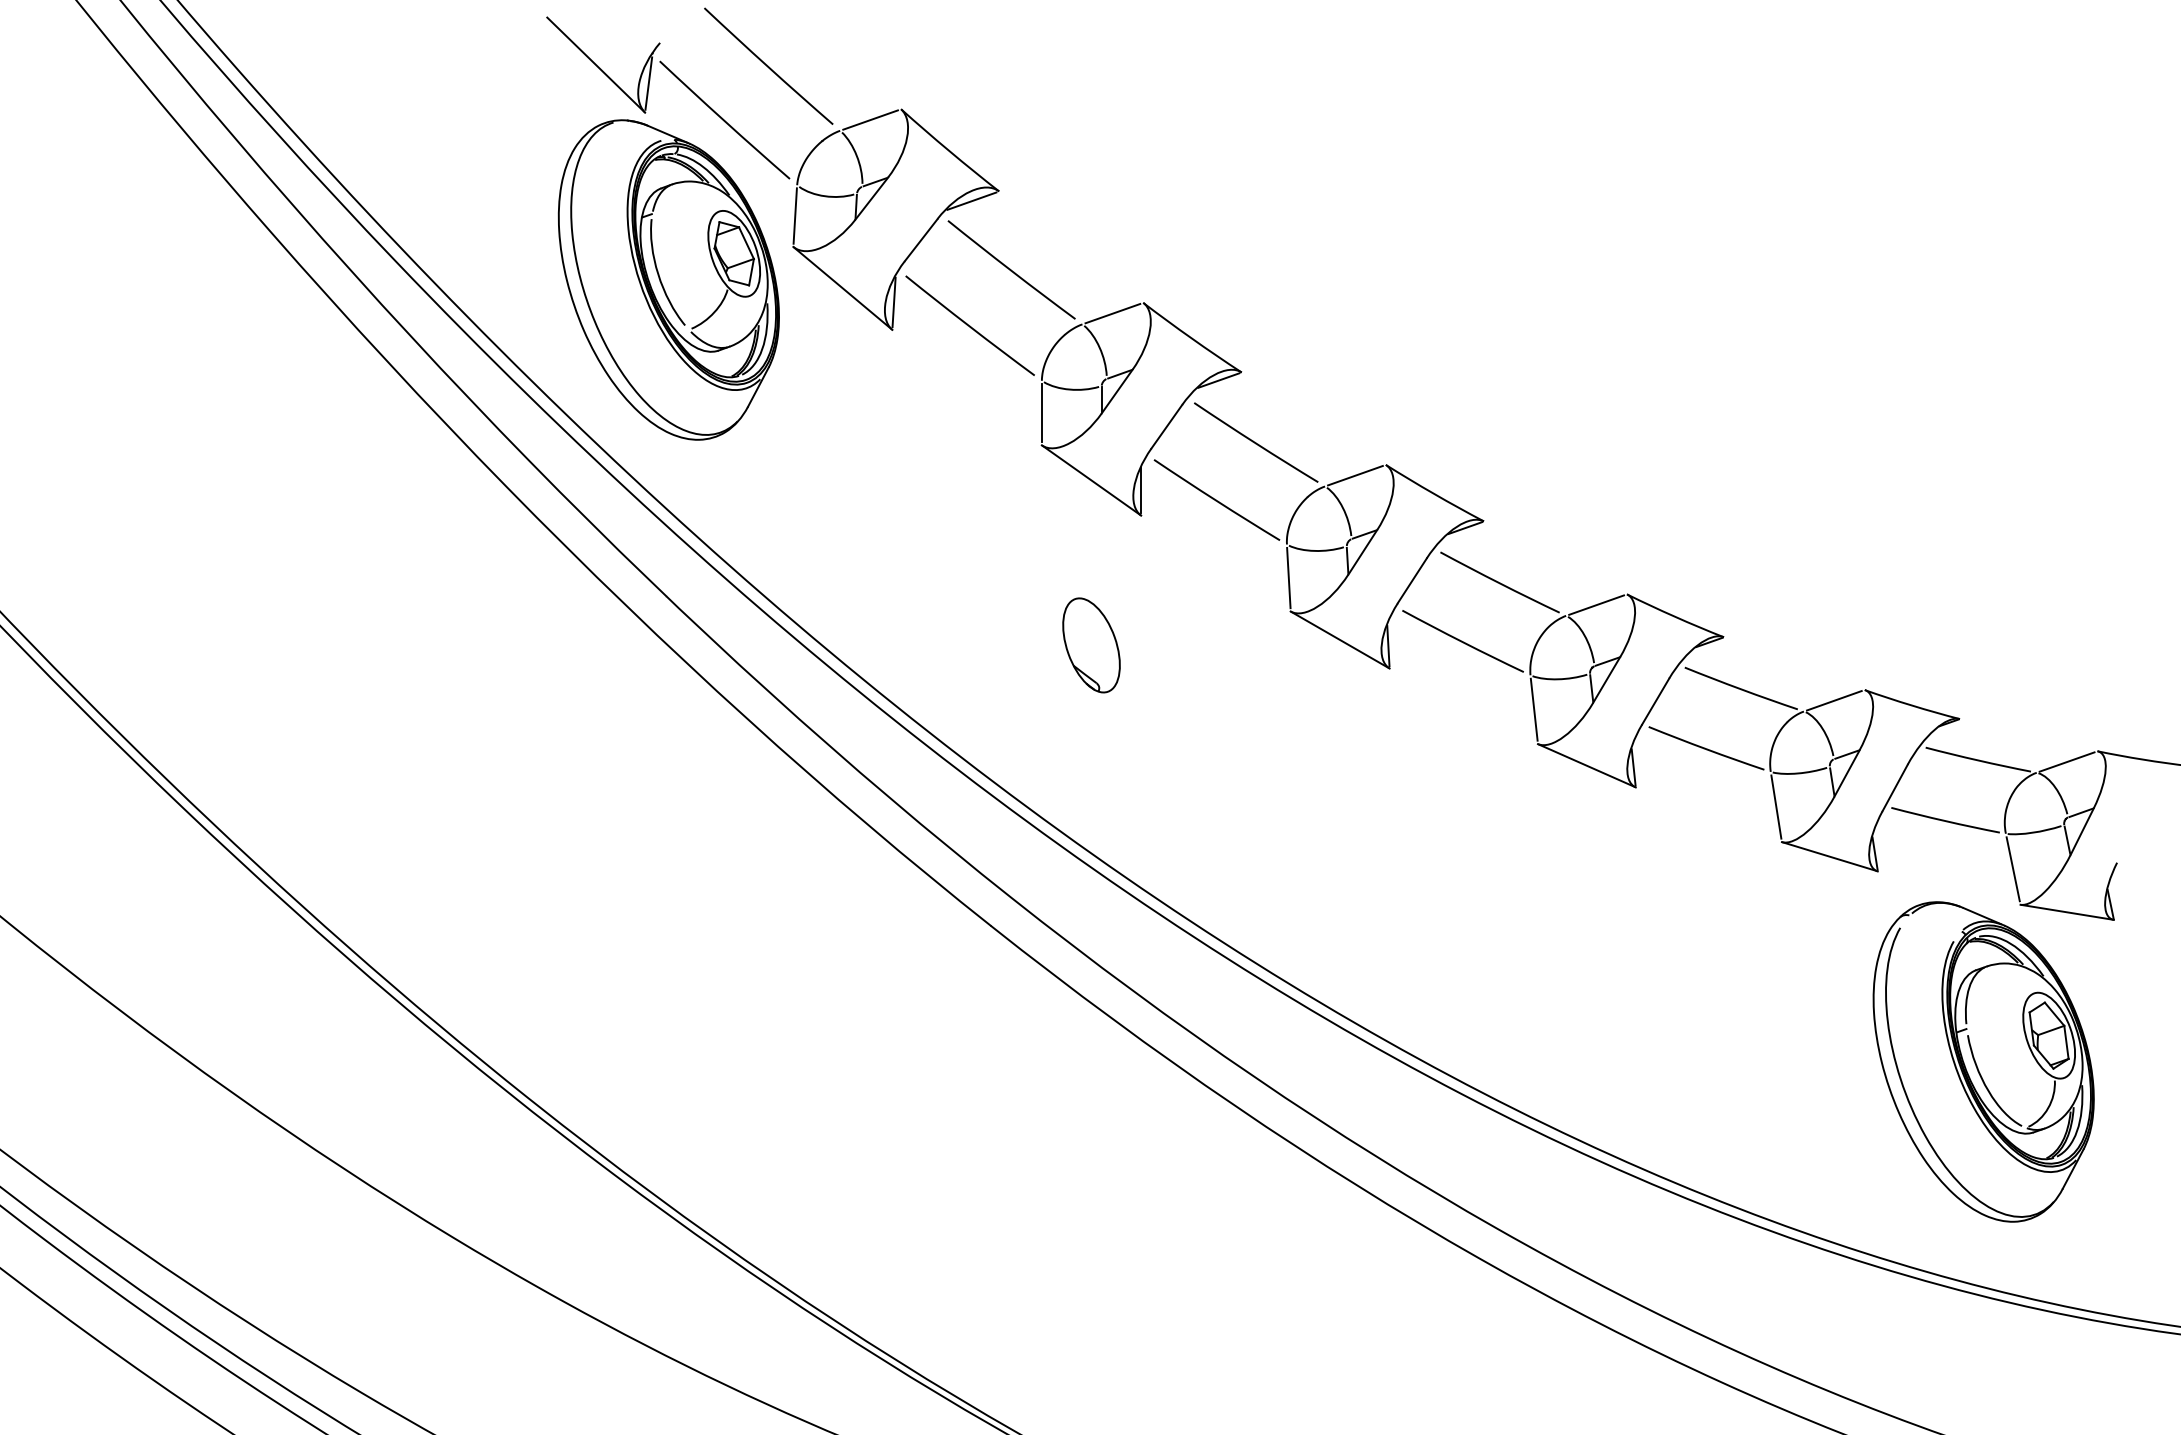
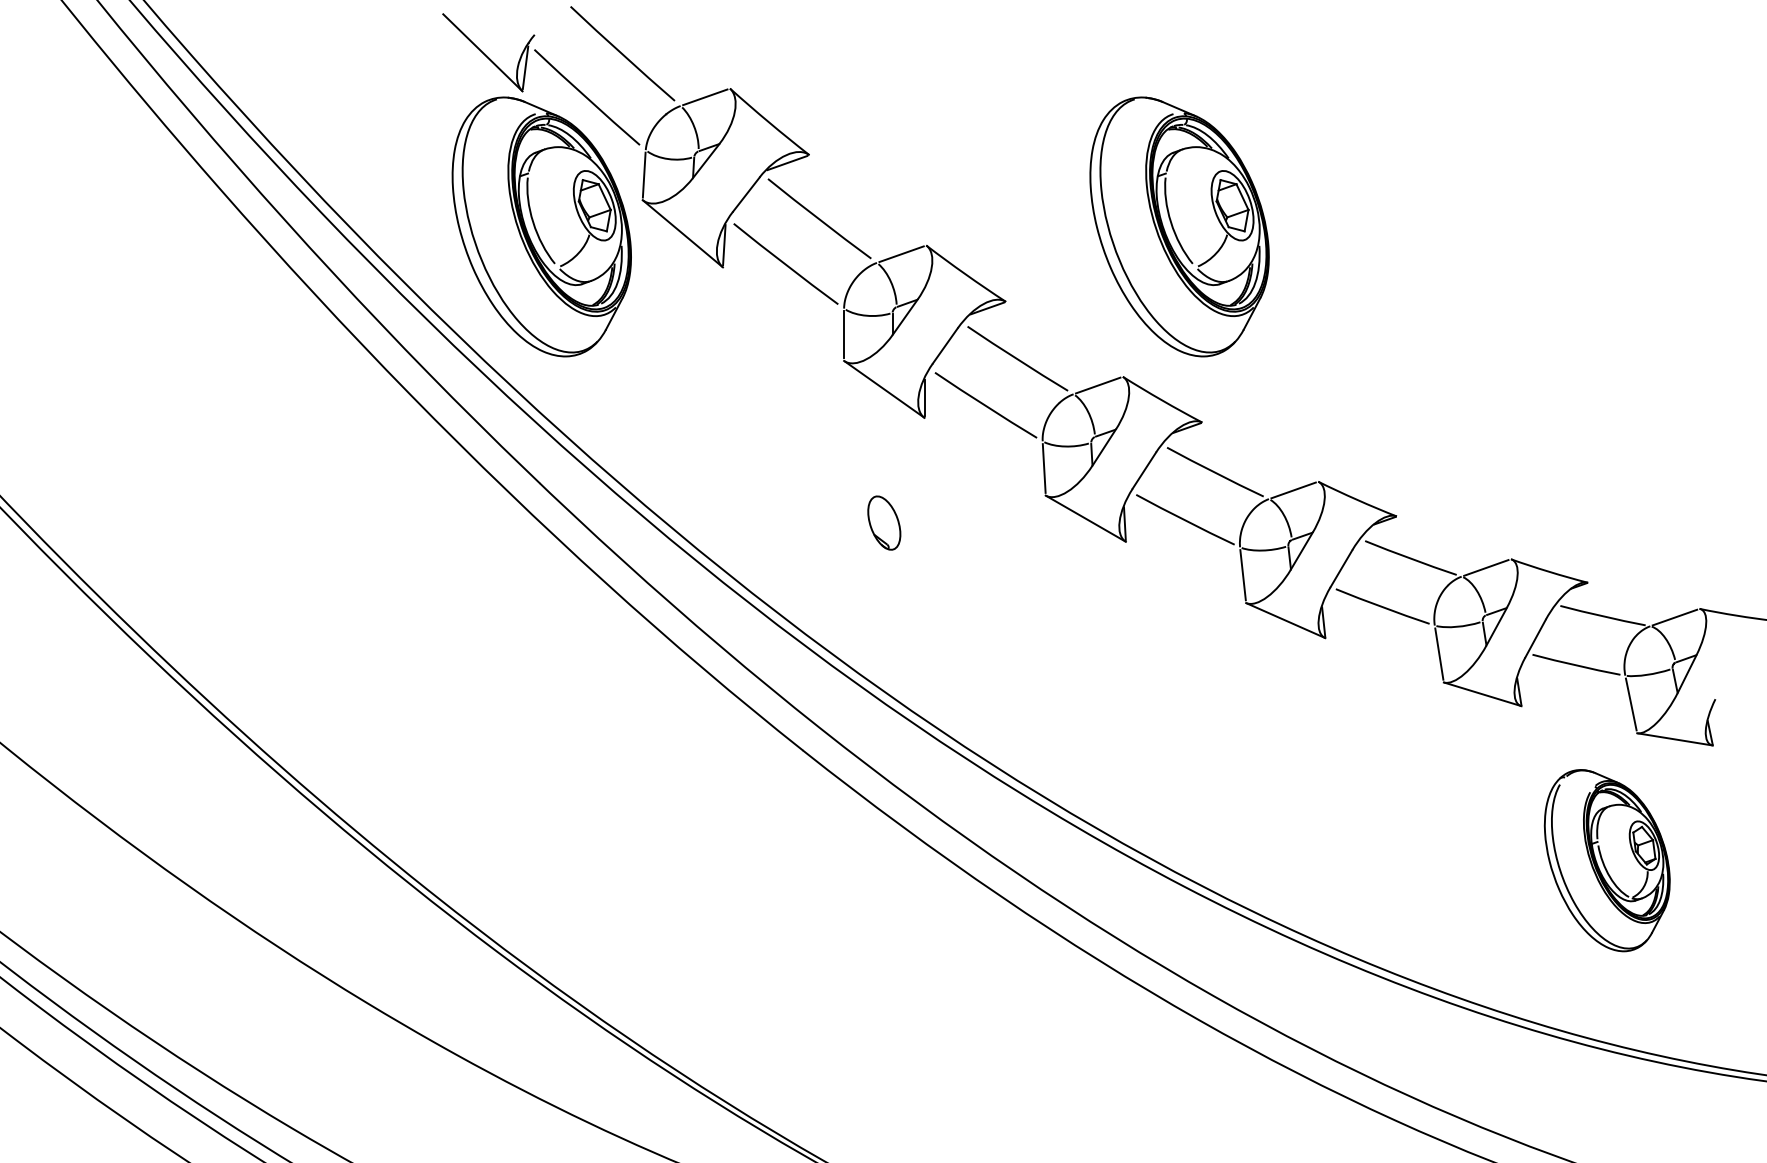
part: (1455, 279) -> (1179, 226), added
part: (1091, 645) -> (884, 523), size x0.7
part: (1983, 1061) -> (1607, 860), size x0.7

